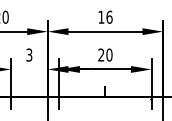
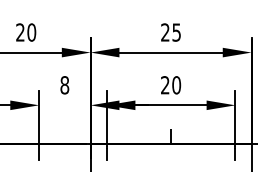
text: (105, 17) -> (171, 32), 16 -> 25
text: (29, 55) -> (64, 85), 3 -> 8

